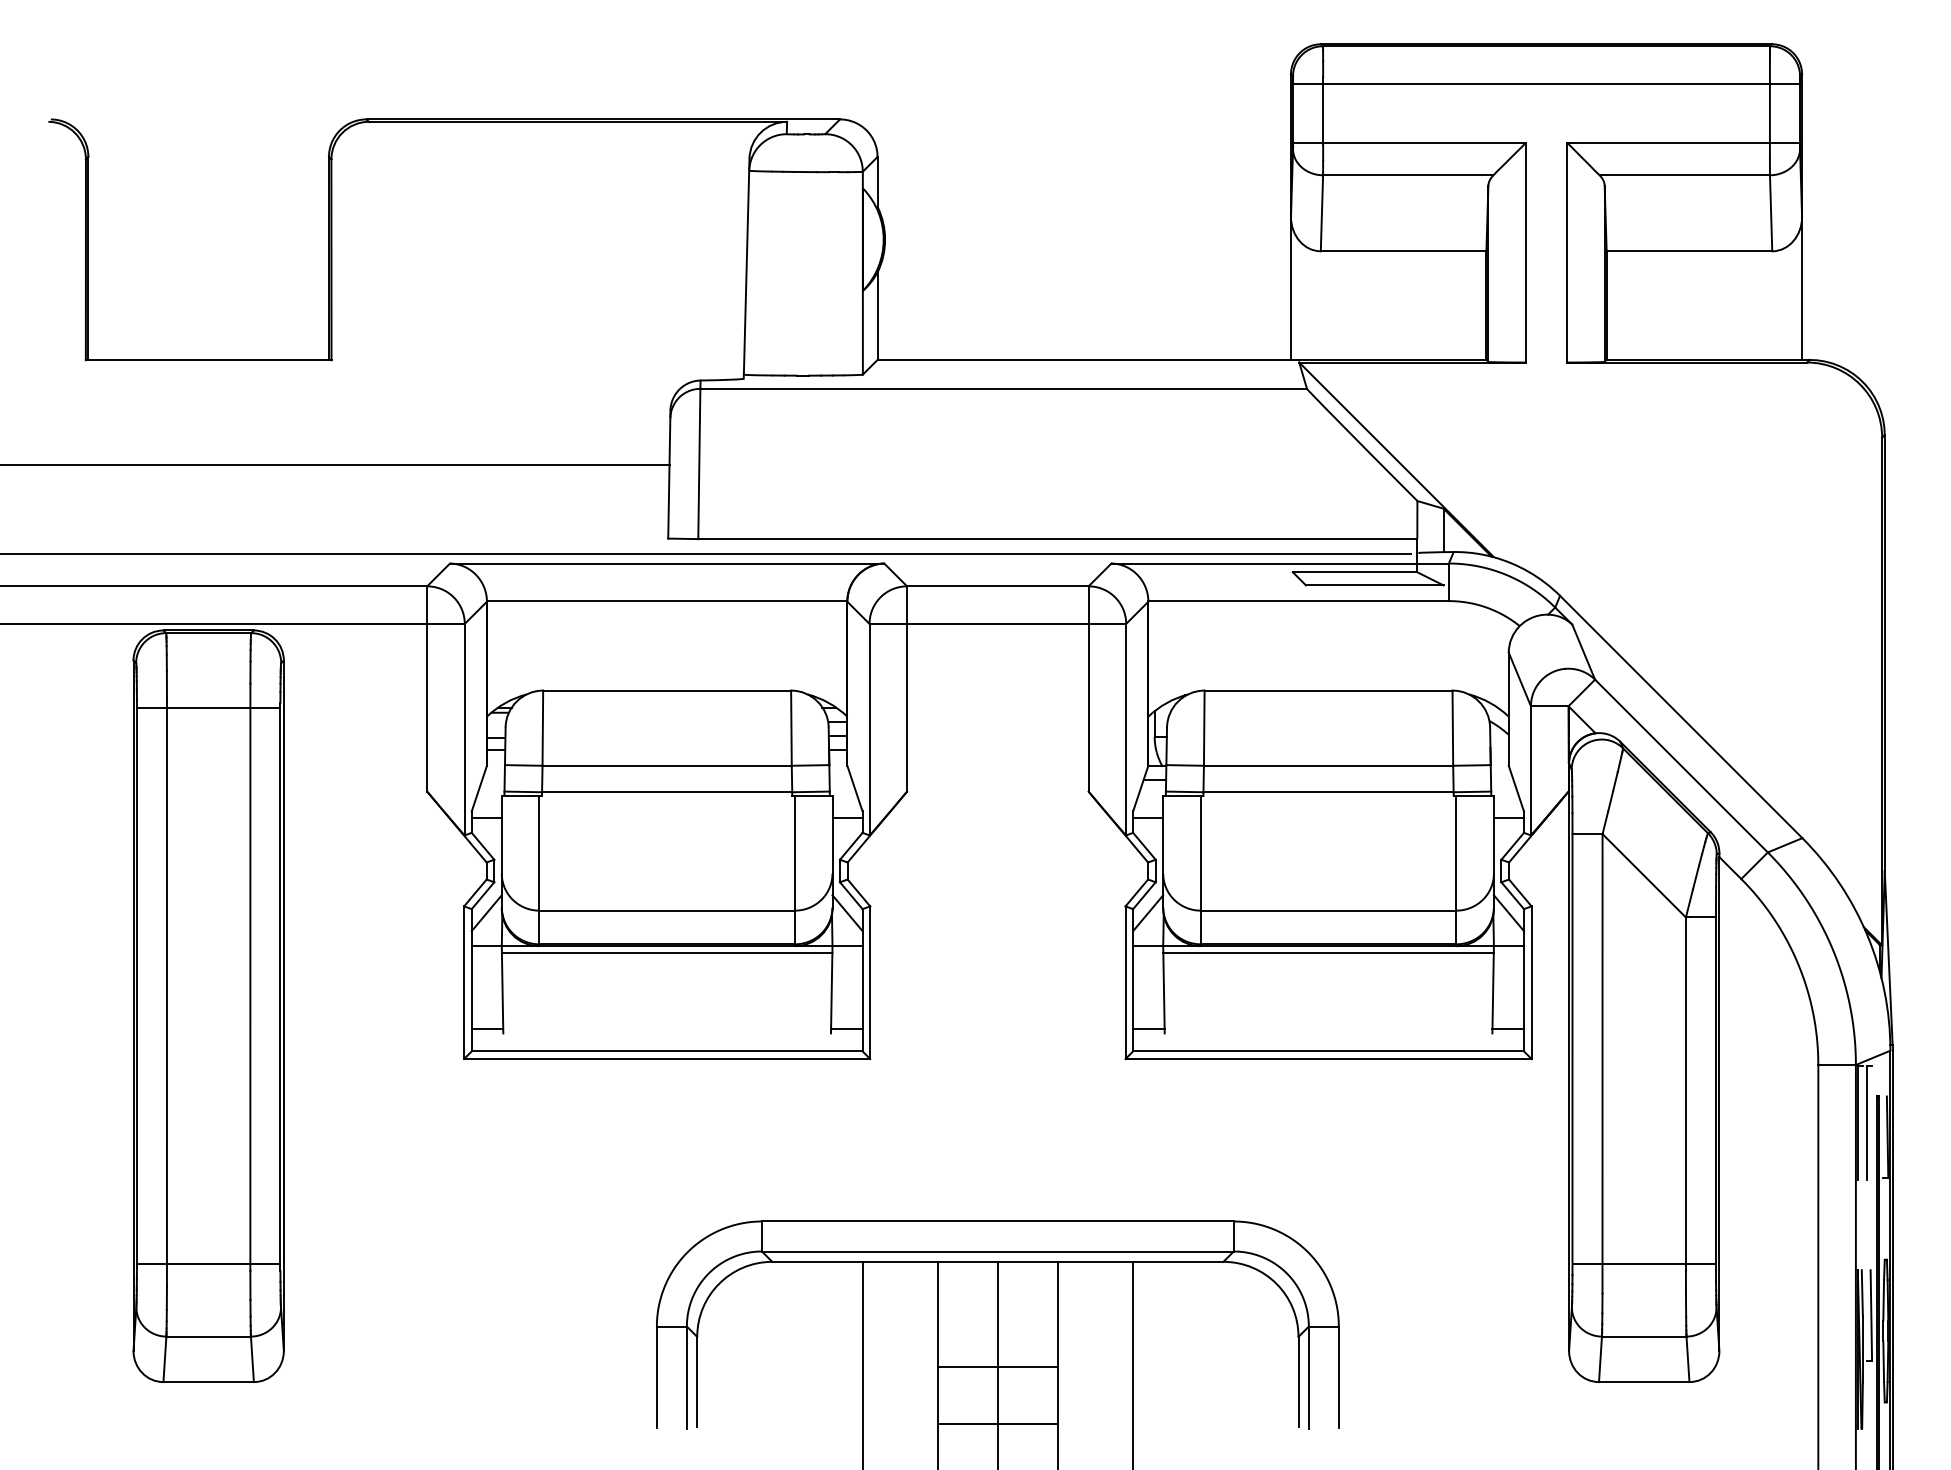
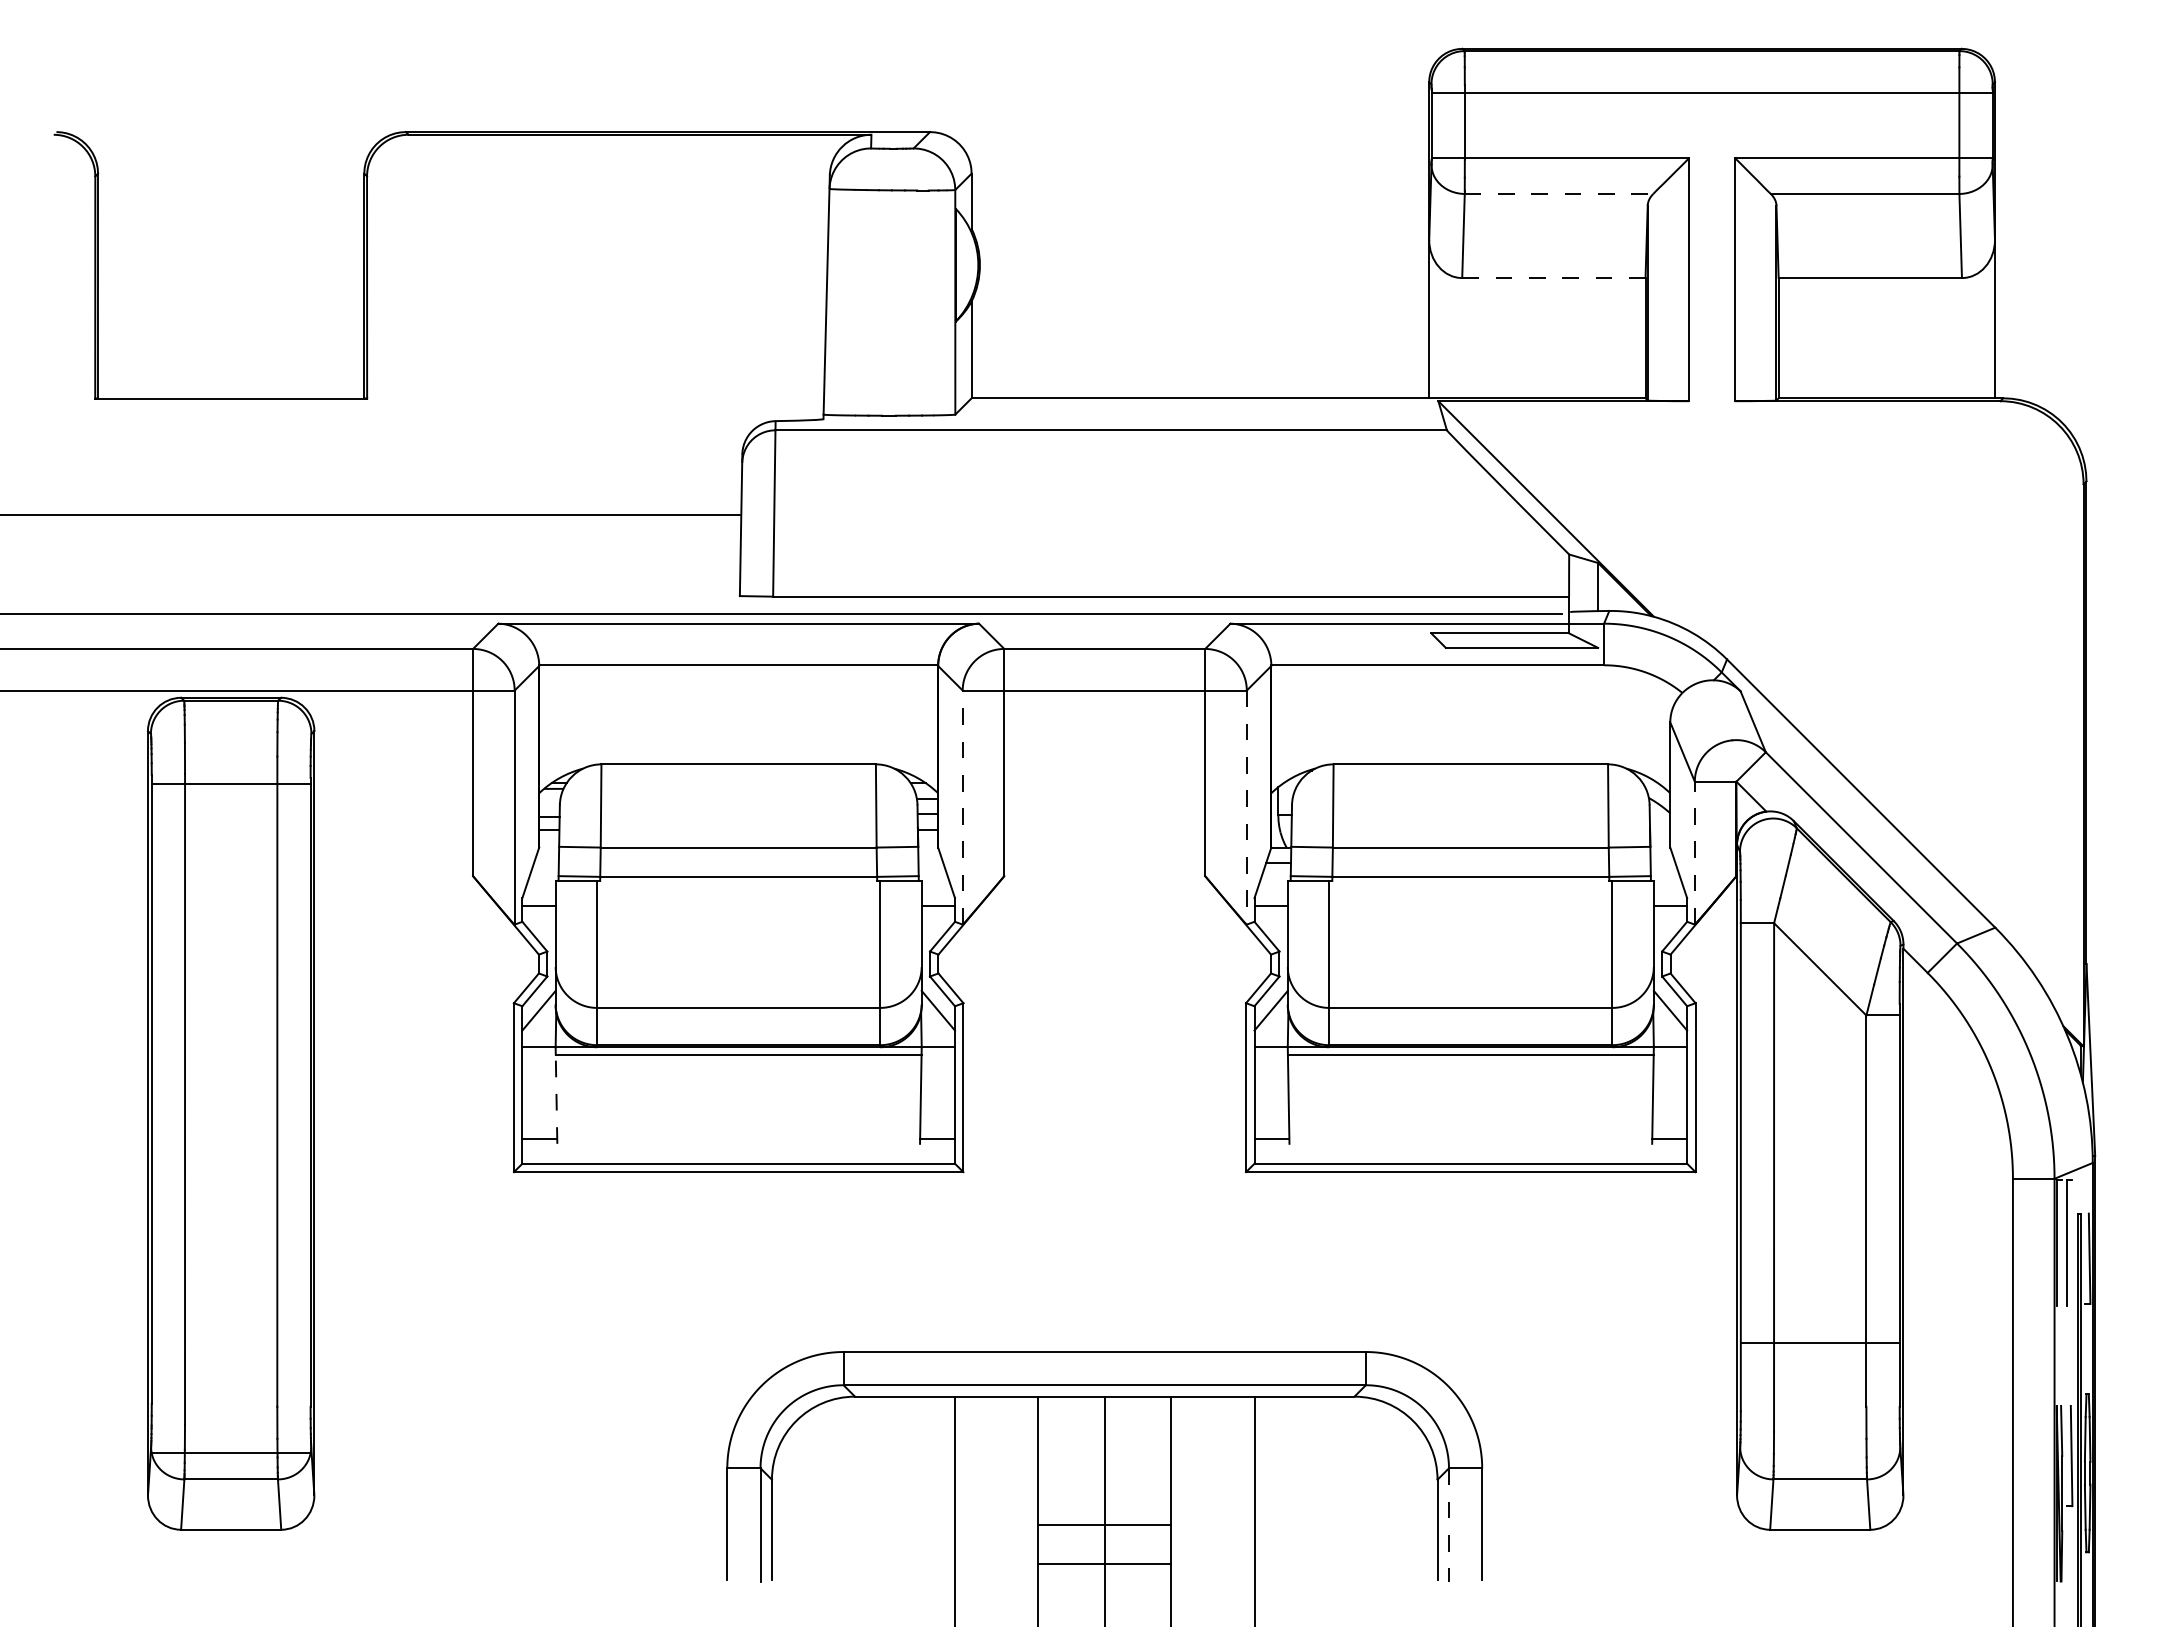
line: (1408, 175) -> (1559, 194), solid -> dashed
line: (1403, 251) -> (1553, 278), solid -> dashed
line: (869, 729) -> (962, 807), solid -> dashed
line: (1125, 730) -> (1246, 808), solid -> dashed
line: (1530, 770) -> (1694, 852), solid -> dashed
line: (502, 993) -> (556, 1099), solid -> dashed
line: (208, 1264) -> (230, 1453), moved
line: (1643, 1264) -> (1819, 1343), moved
line: (997, 1367) -> (1104, 1564), moved
line: (1308, 1378) -> (1448, 1525), solid -> dashed
line: (997, 1424) -> (1104, 1524), moved

